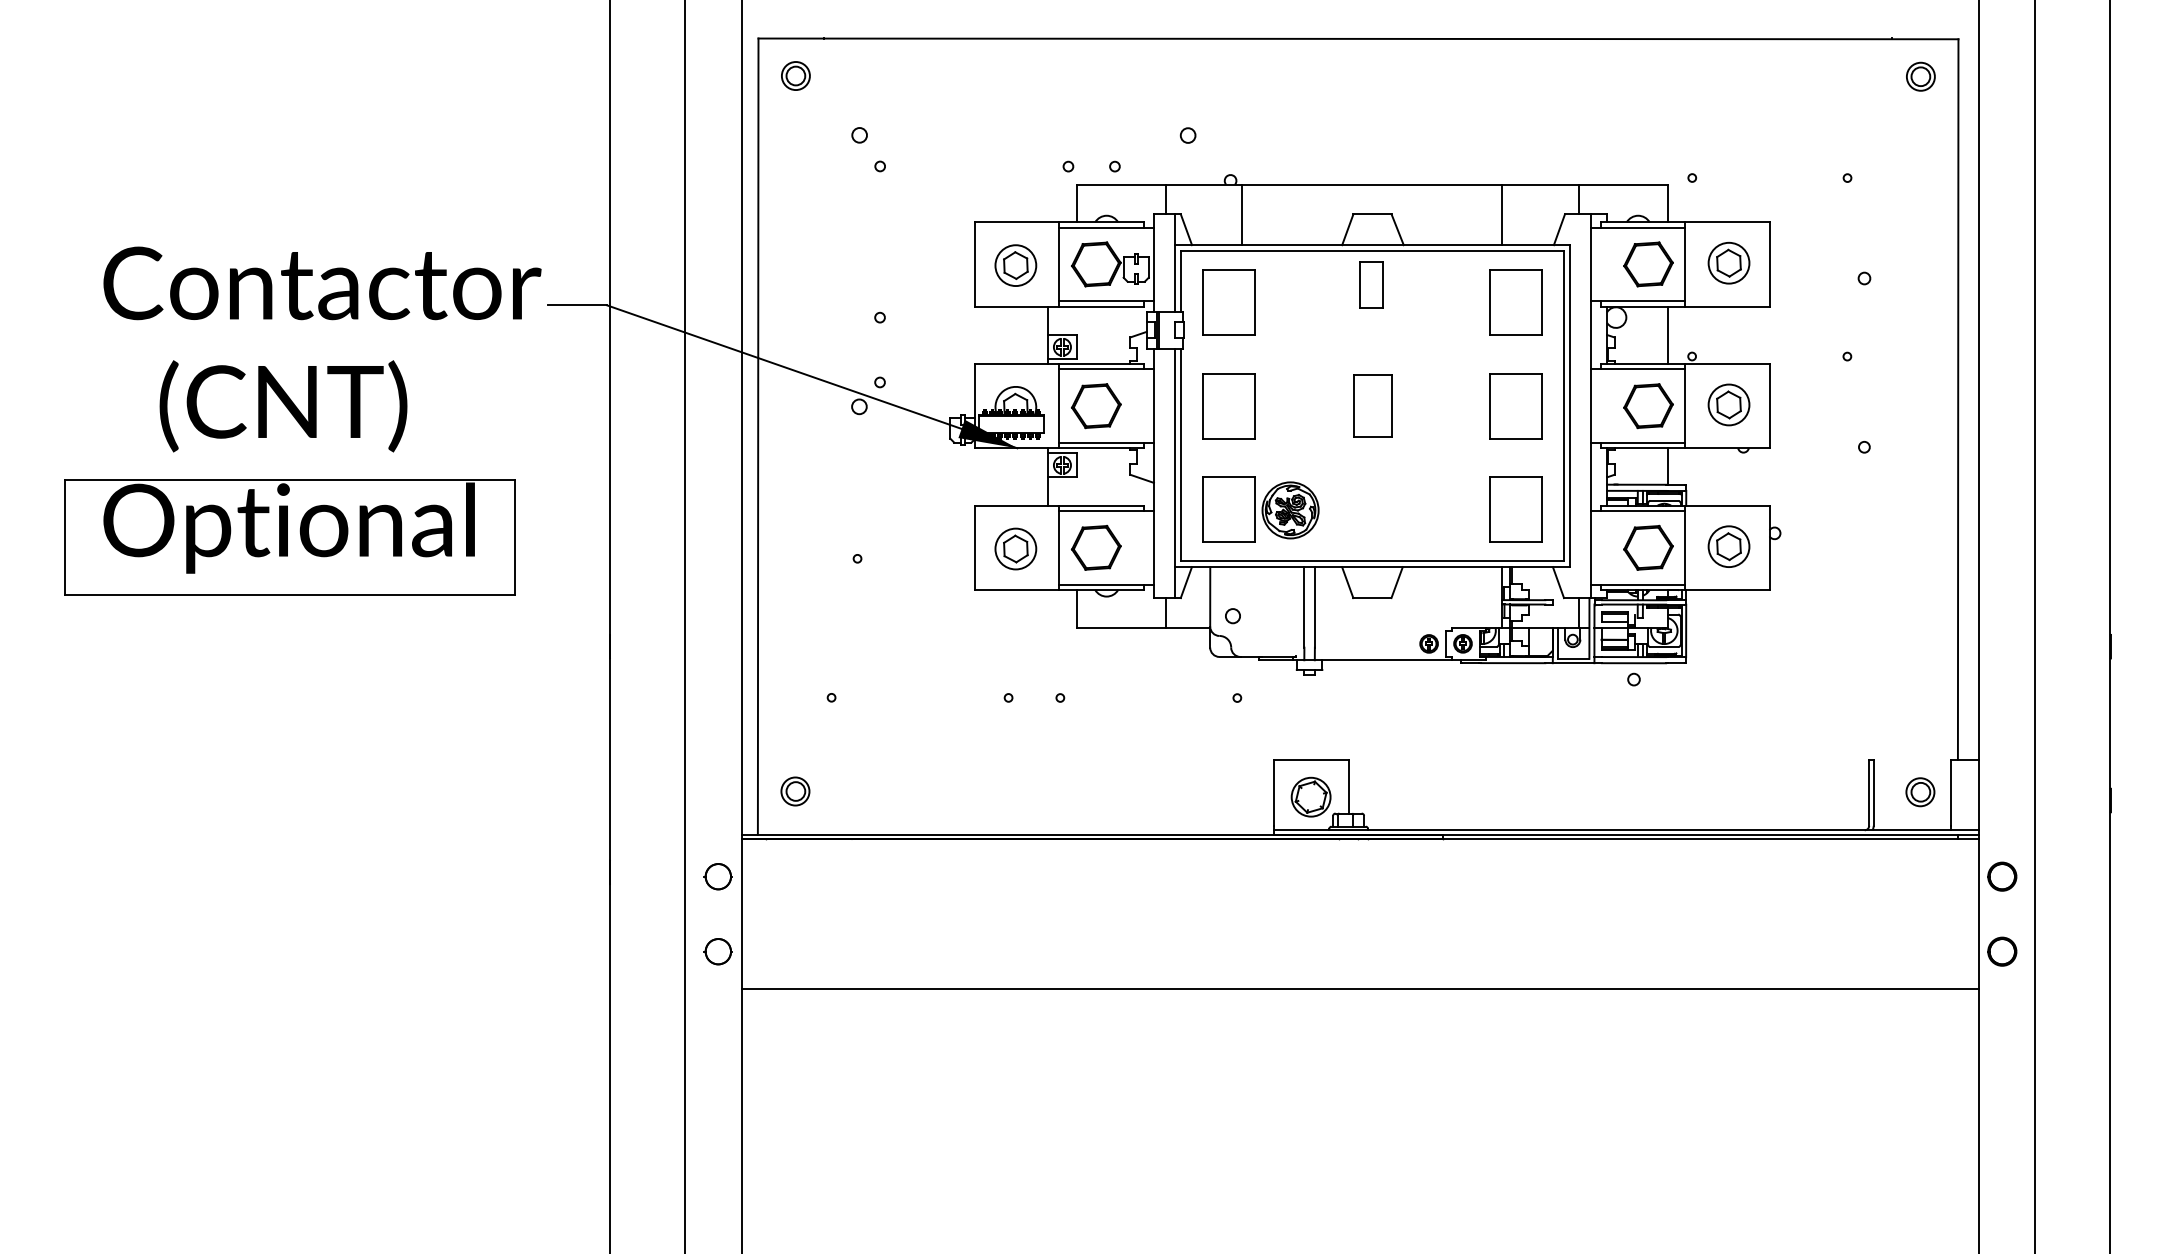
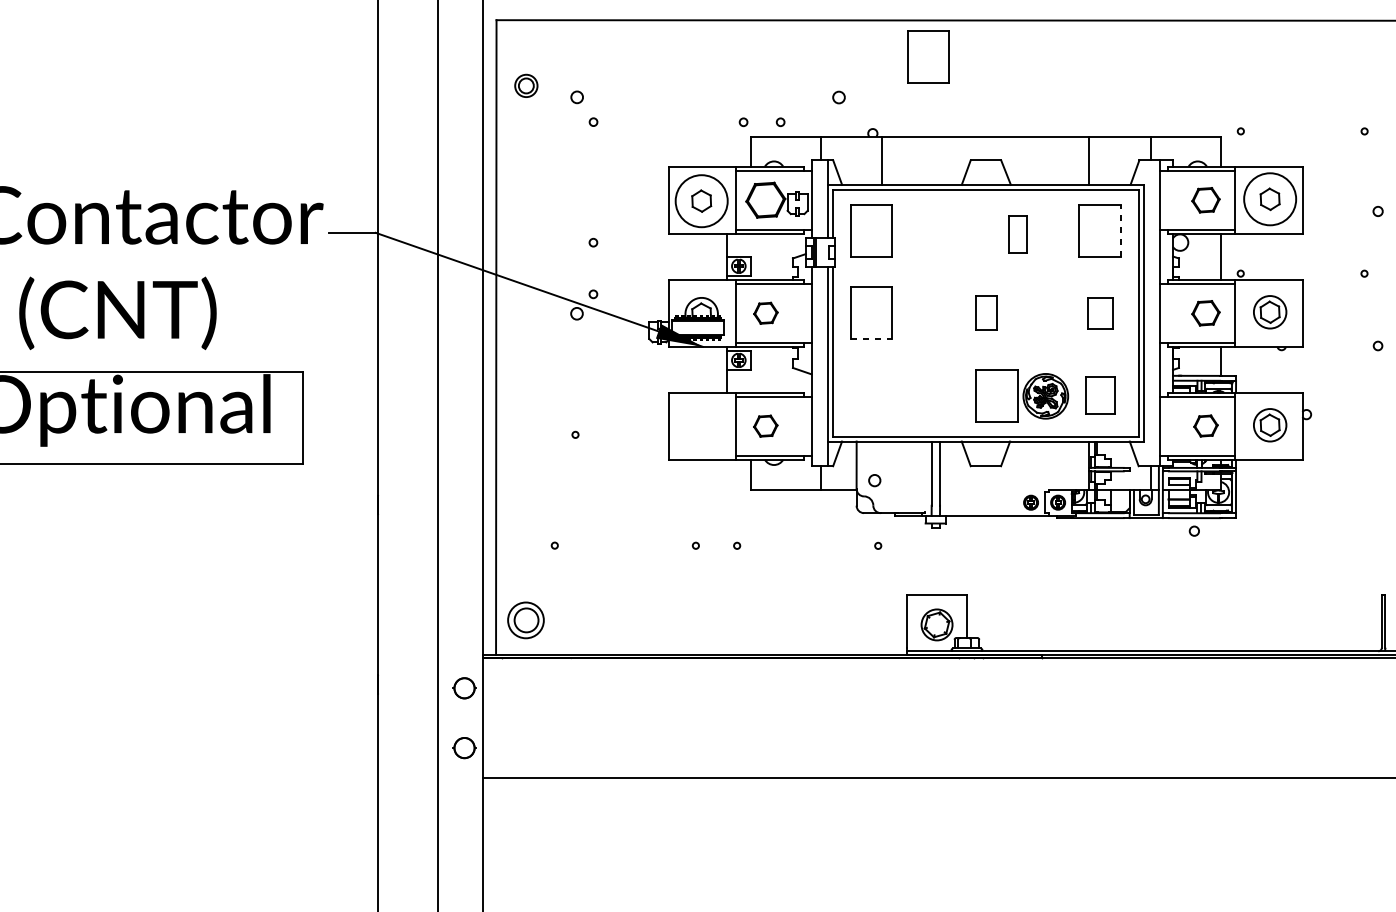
part: (795, 75) -> (526, 85), moved
part: (1299, 84) -> (927, 56), added
circle: (1728, 262) -> (1269, 198), size x1.6
part: (1648, 264) -> (1205, 200), size x0.7
circle: (1015, 265) -> (701, 201), size x1.6
part: (1371, 284) -> (1017, 233), moved
line: (1541, 302) -> (1120, 230), solid -> dashed
part: (1372, 405) -> (985, 312), size x0.7
part: (1096, 406) -> (765, 313), size x0.6
part: (1515, 406) -> (1099, 313), size x0.6
part: (1648, 406) -> (1205, 313), size x0.7
line: (1229, 438) -> (871, 339), solid -> dashed
part: (1260, 509) -> (1021, 395), moved
part: (1515, 509) -> (1099, 395), size x0.7
part: (1095, 547) -> (765, 425), size x0.6
part: (1648, 547) -> (1205, 425), size x0.6
part: (1015, 548) -> (701, 426), removed
part: (795, 791) -> (526, 620), size x1.6

